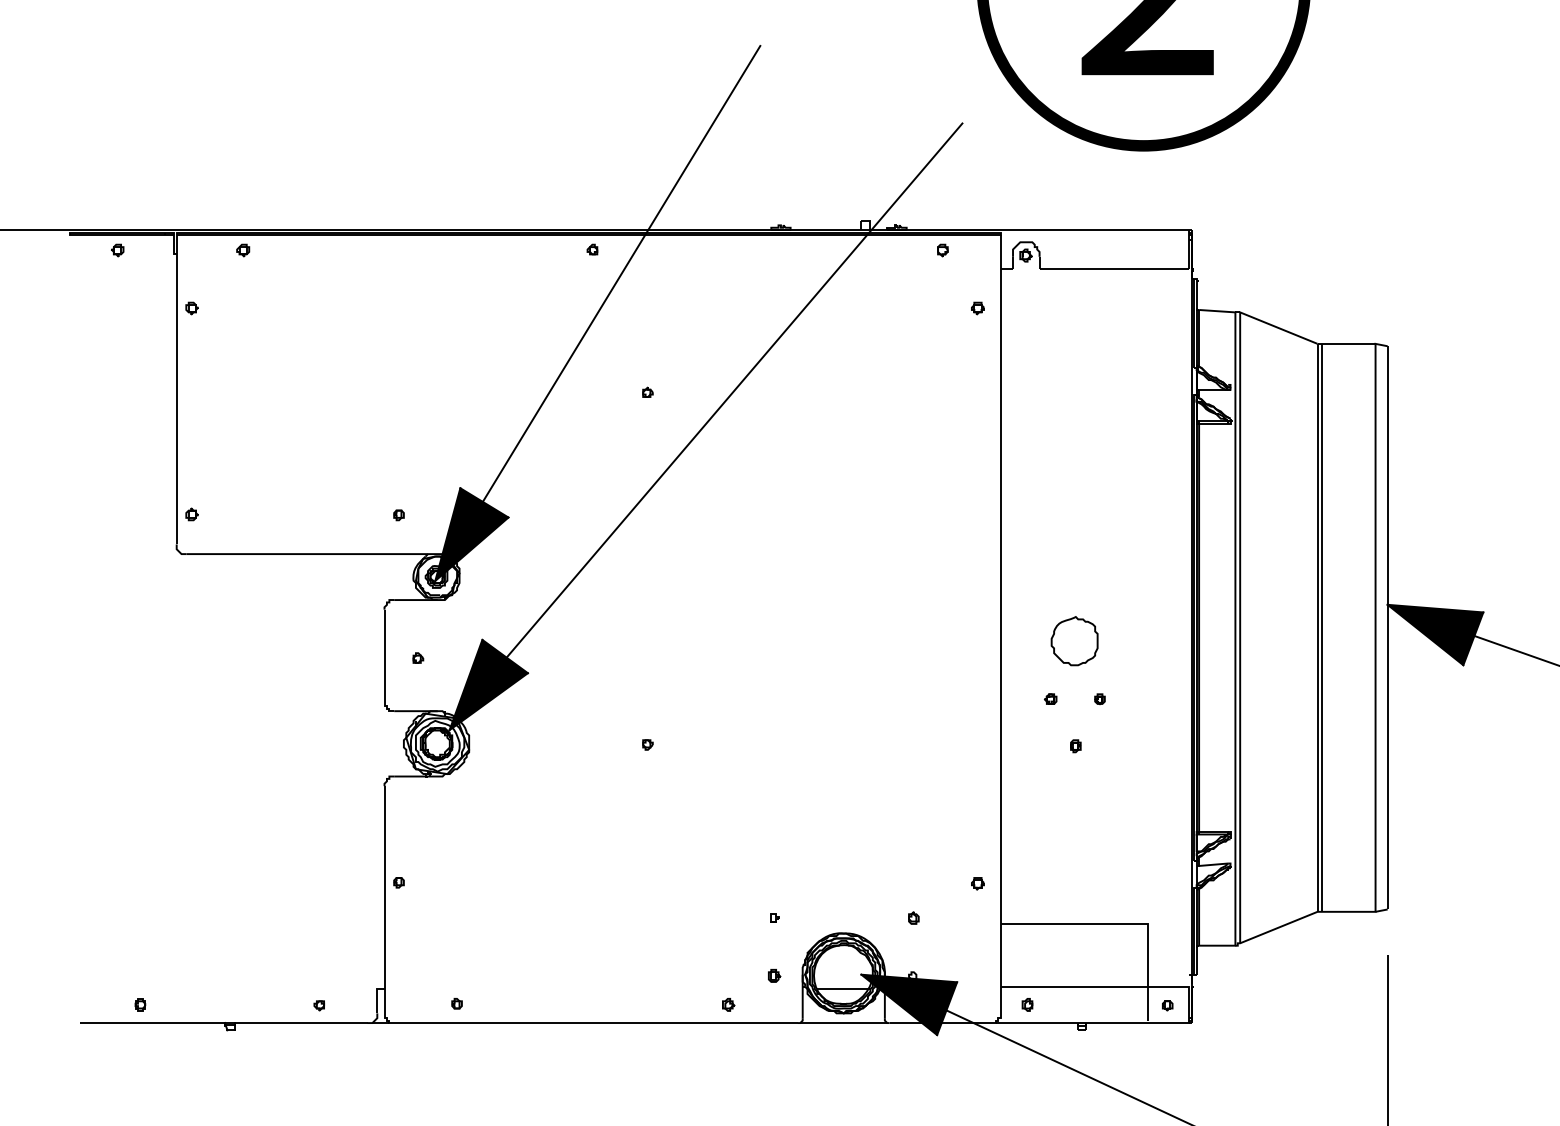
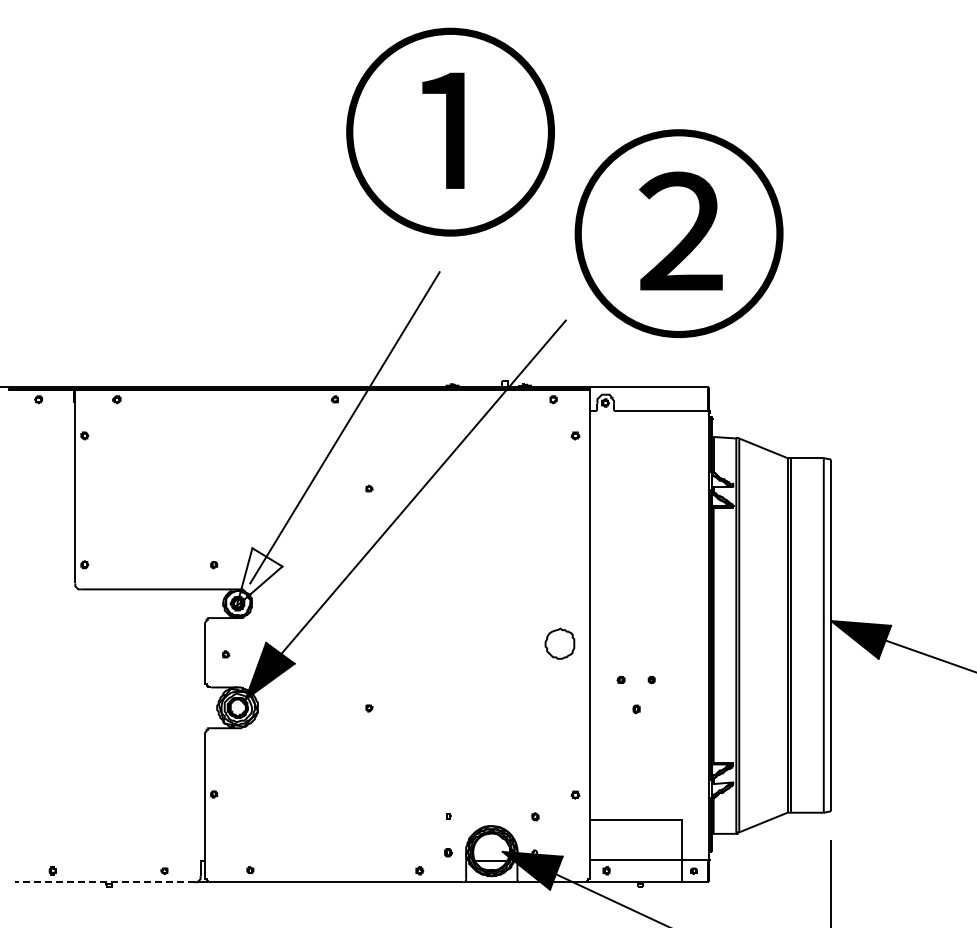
fill: (471, 535) -> (259, 577), removed
part: (1073, 640) -> (559, 643), moved
line: (223, 1023) -> (104, 882), solid -> dashed

